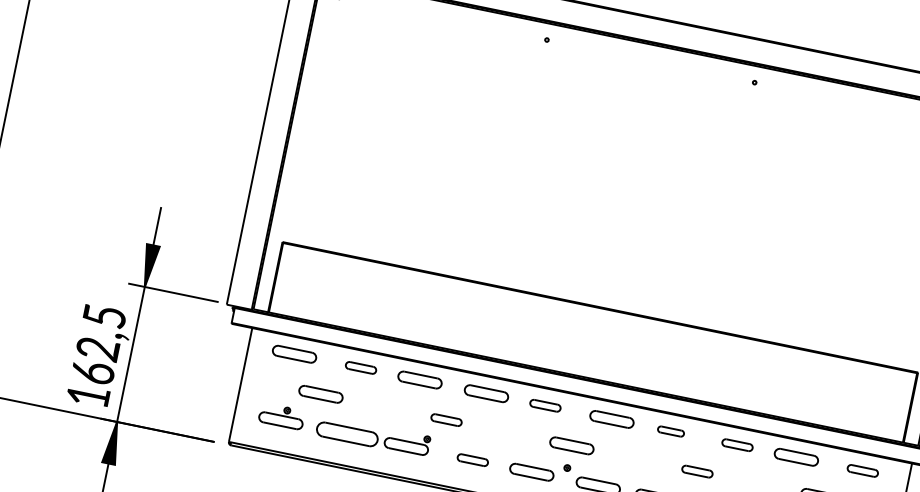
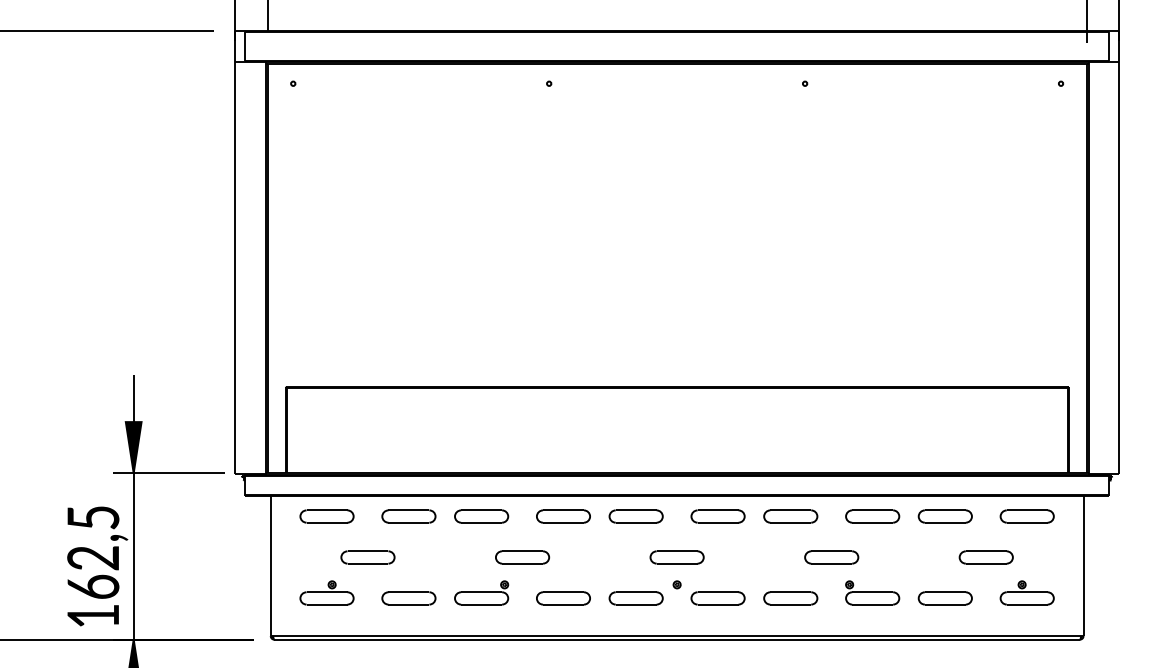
part: (360, 367) -> (408, 516), size x1.43
part: (544, 405) -> (635, 516), size x1.43
part: (446, 420) -> (522, 557), size x1.43
part: (670, 431) -> (790, 516), size x1.67
part: (347, 434) -> (408, 598), size x0.71
part: (737, 445) -> (872, 516), size x1.43
part: (472, 460) -> (563, 598), size x1.43
part: (862, 470) -> (1026, 516), size x1.43
part: (697, 471) -> (831, 557), size x1.43

